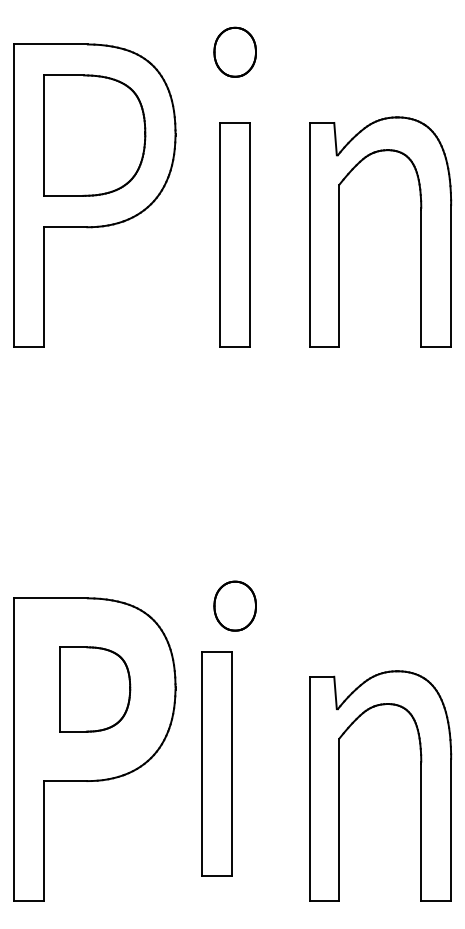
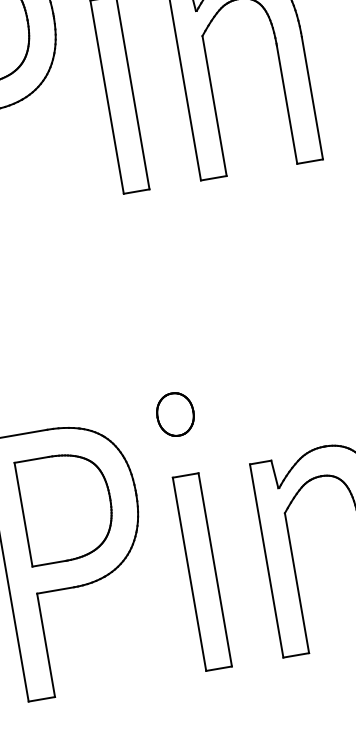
part: (94, 689) -> (66, 507), size x1.43
part: (216, 763) -> (202, 571), moved

